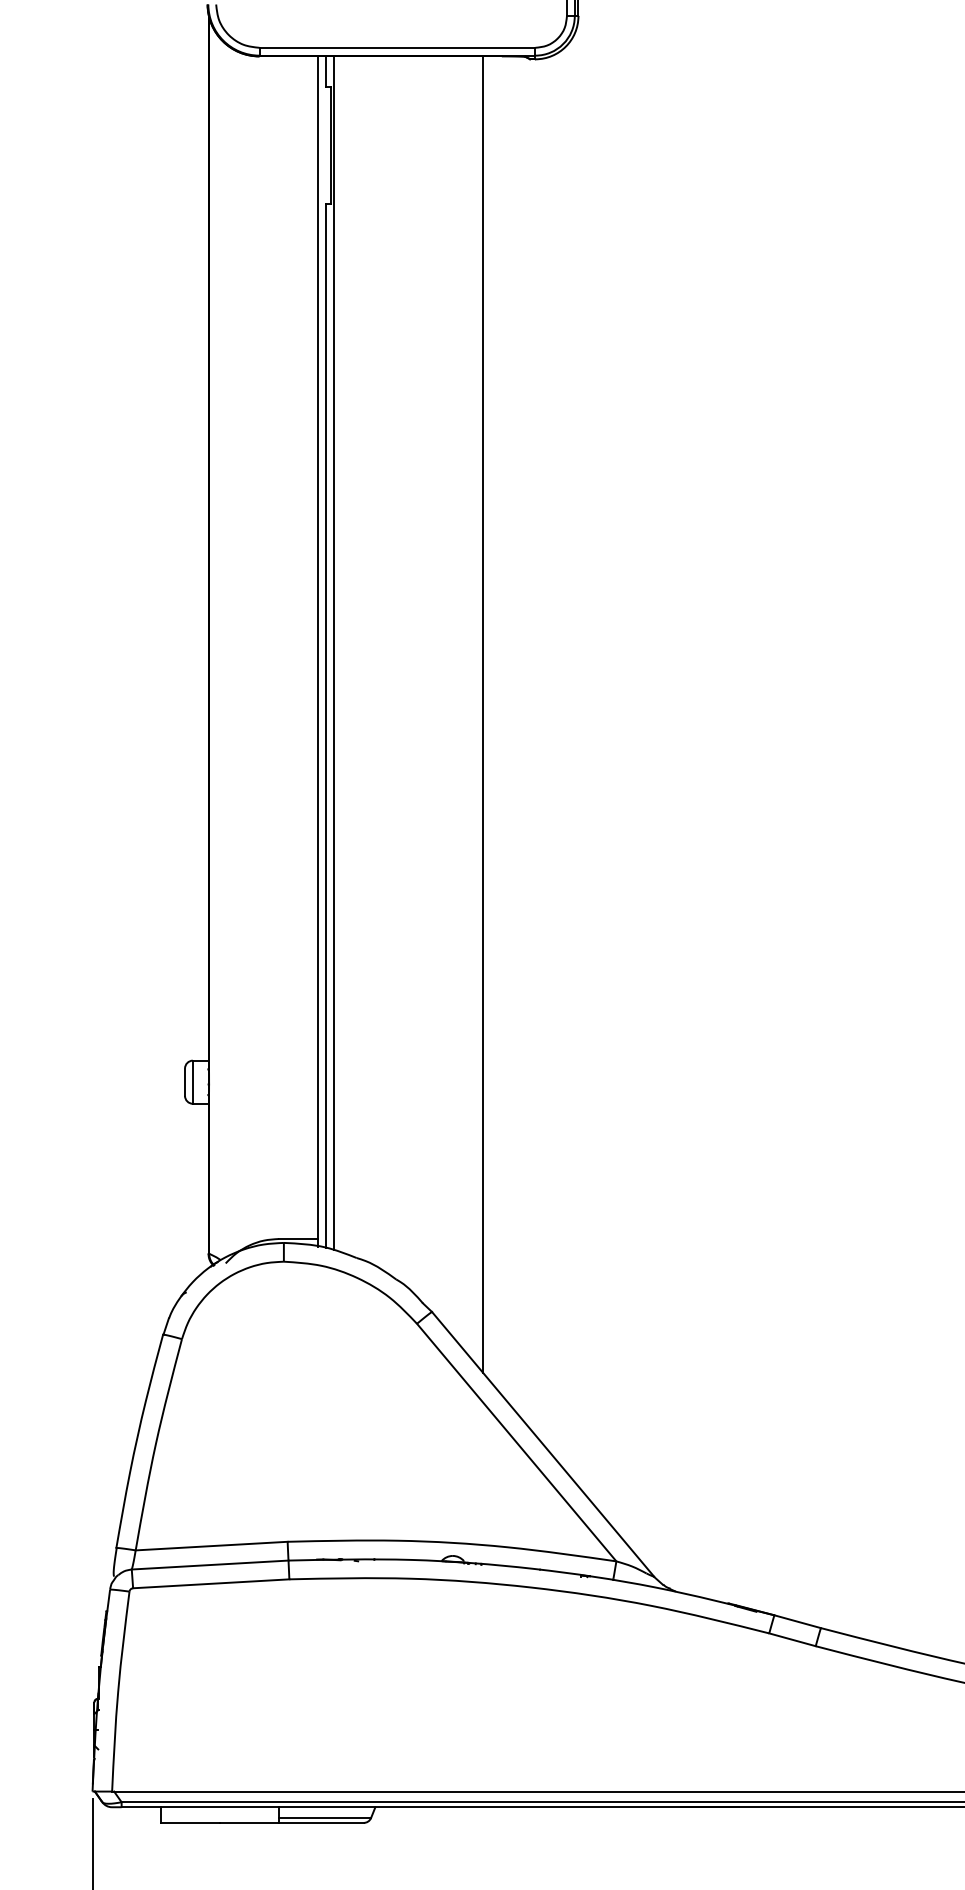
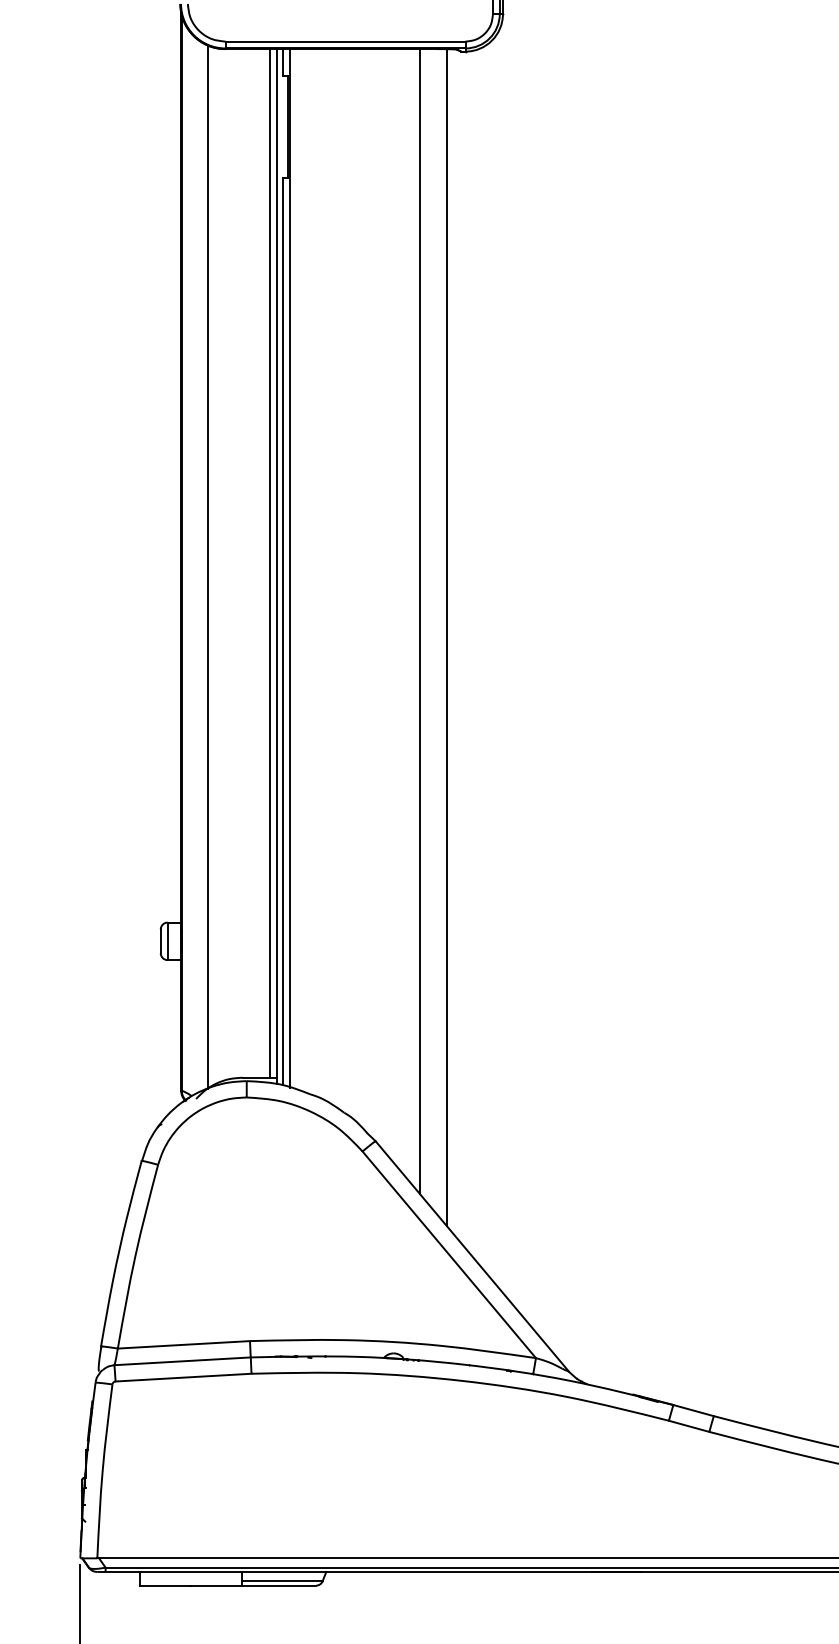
line: (310, 647) -> (269, 563), added
line: (238, 651) -> (207, 566), added
line: (514, 732) -> (447, 637), added

